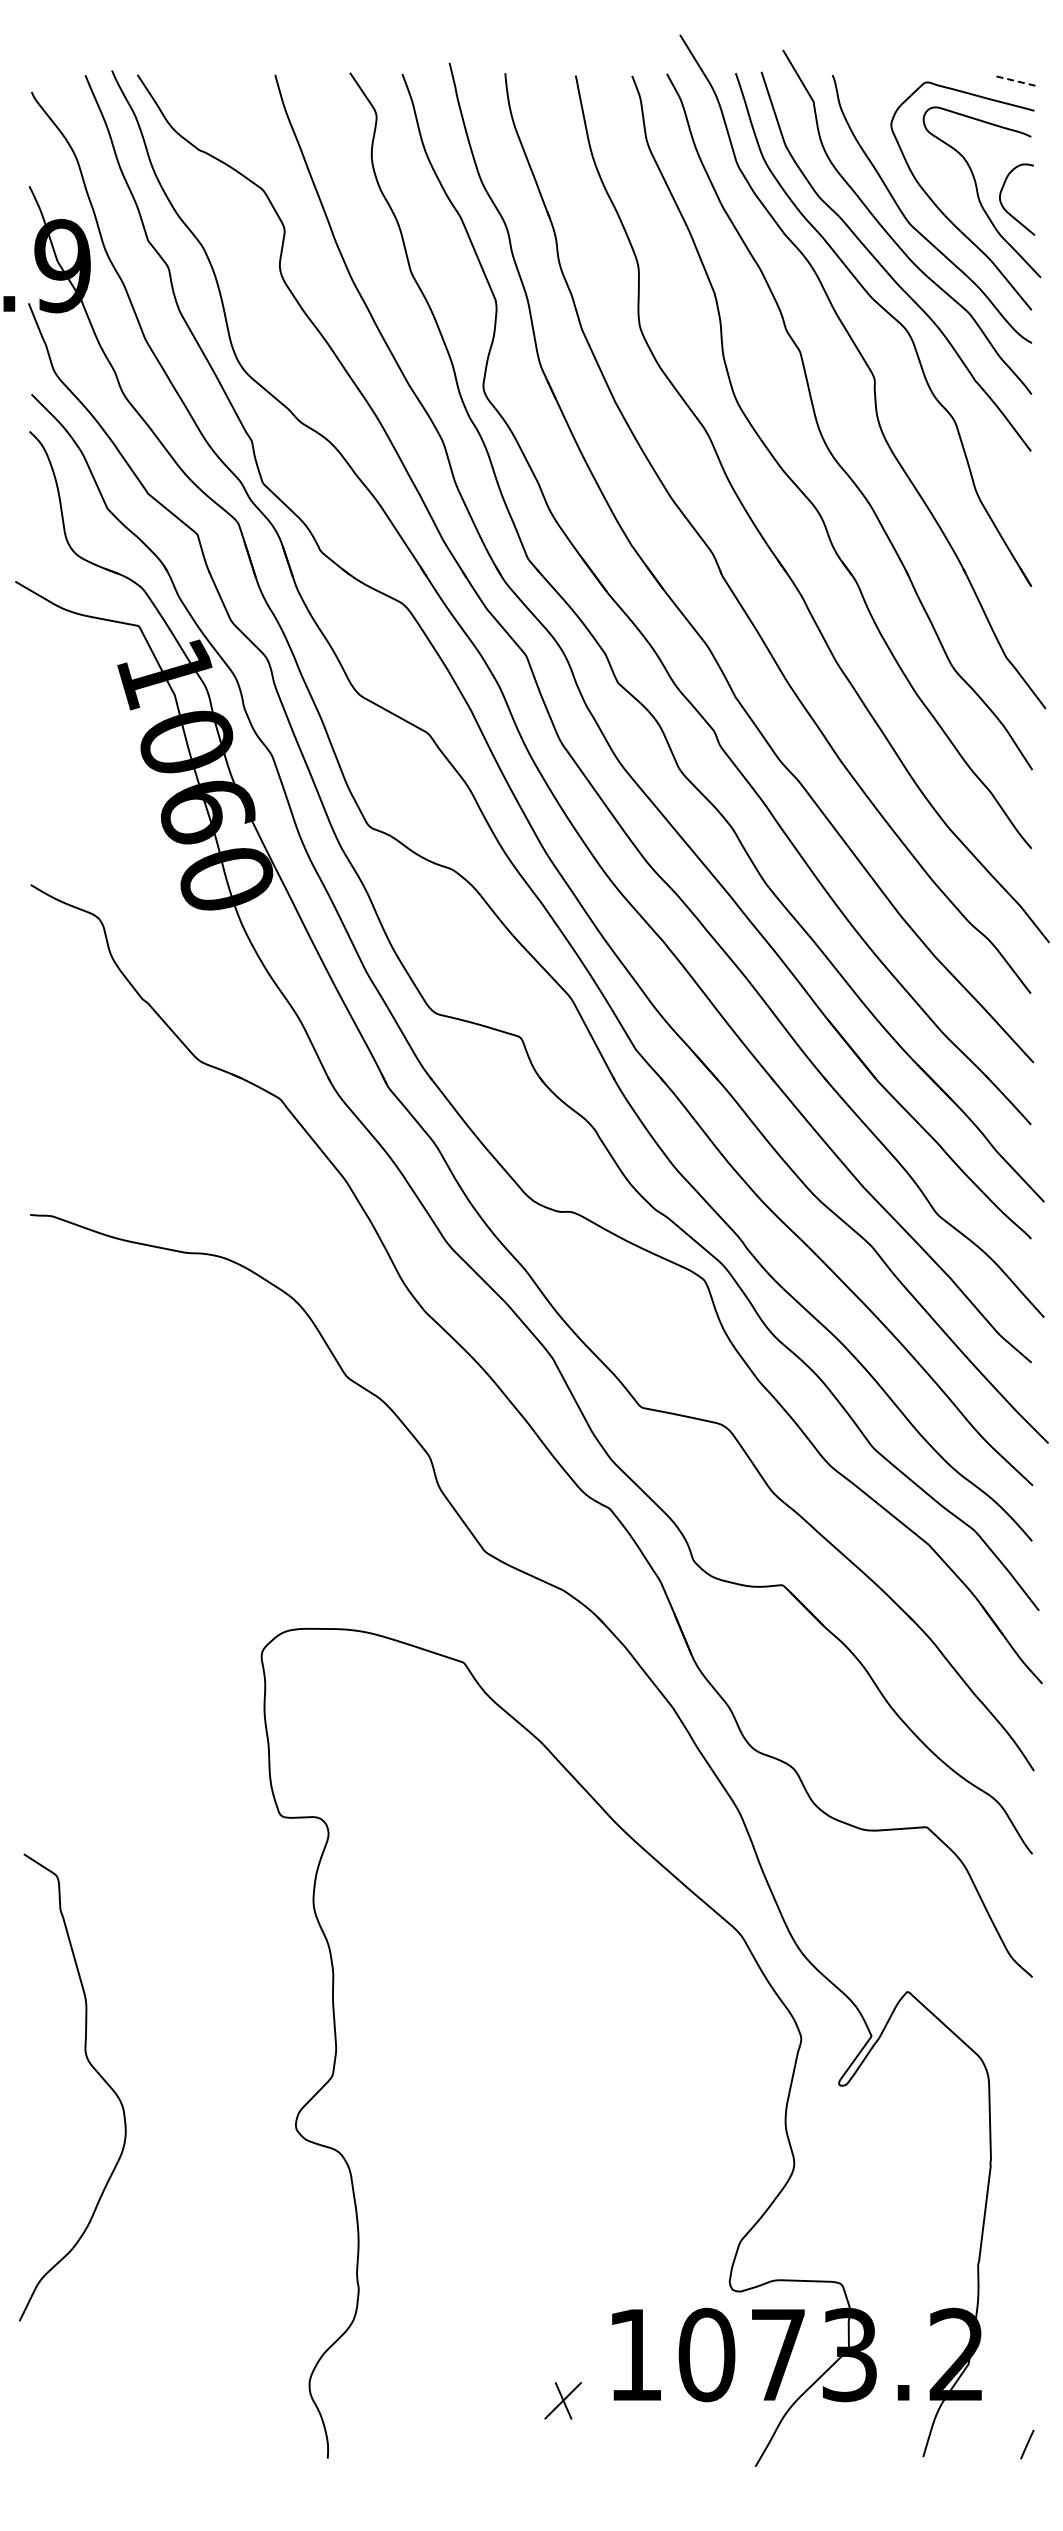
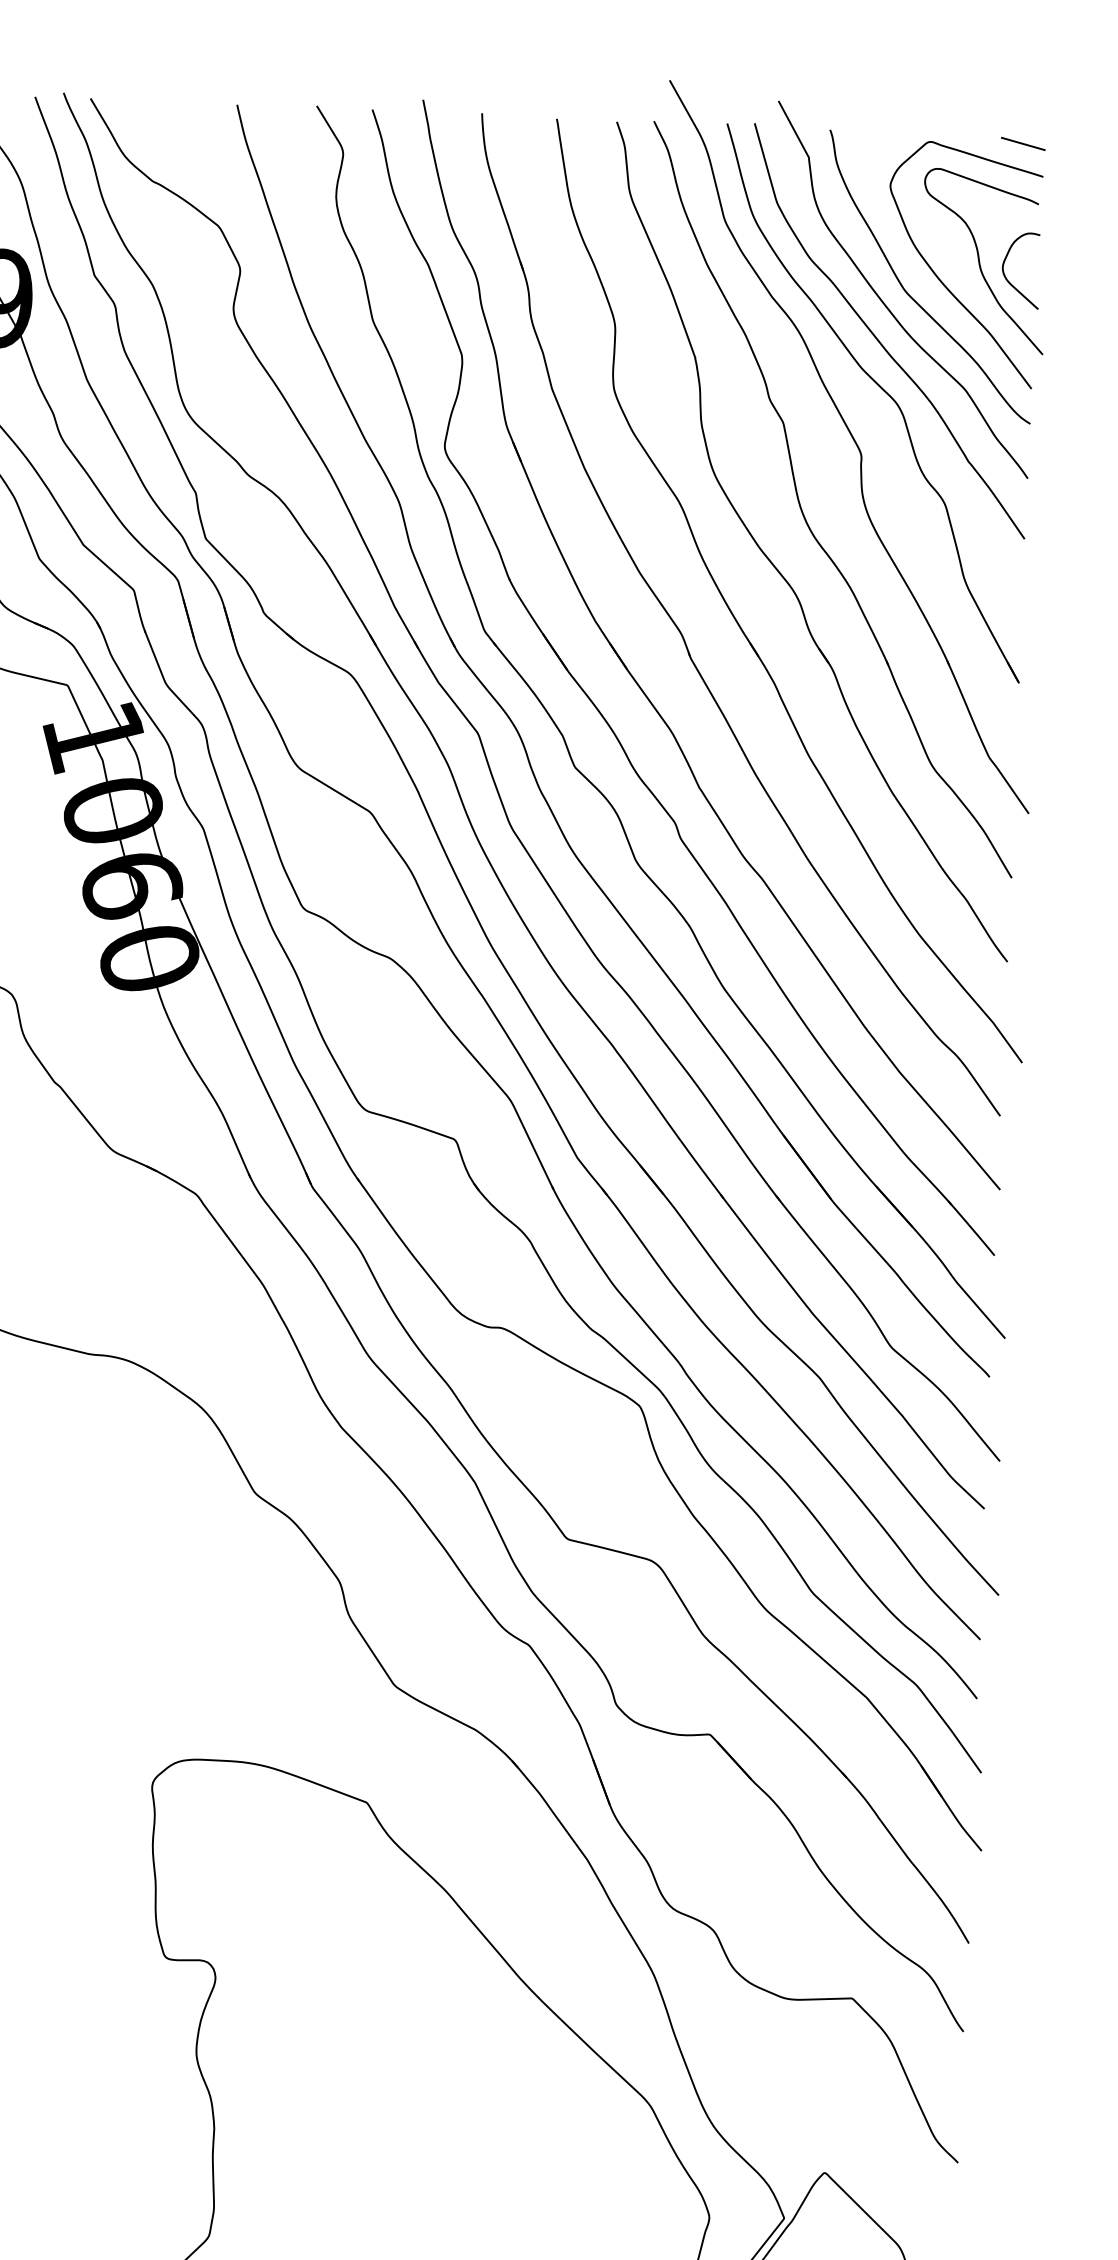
line: (1013, 80) -> (1022, 143), dashed -> solid

